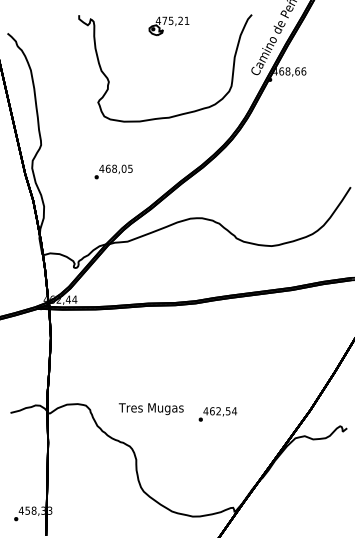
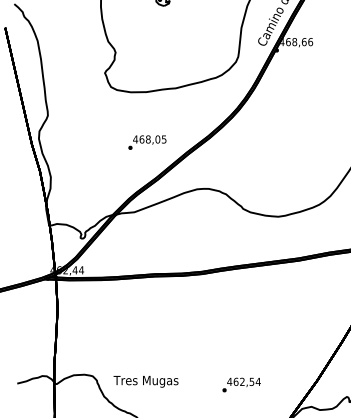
text: (113, 171) -> (147, 142), moved
text: (150, 409) -> (145, 382), moved
text: (217, 414) -> (241, 385), moved

